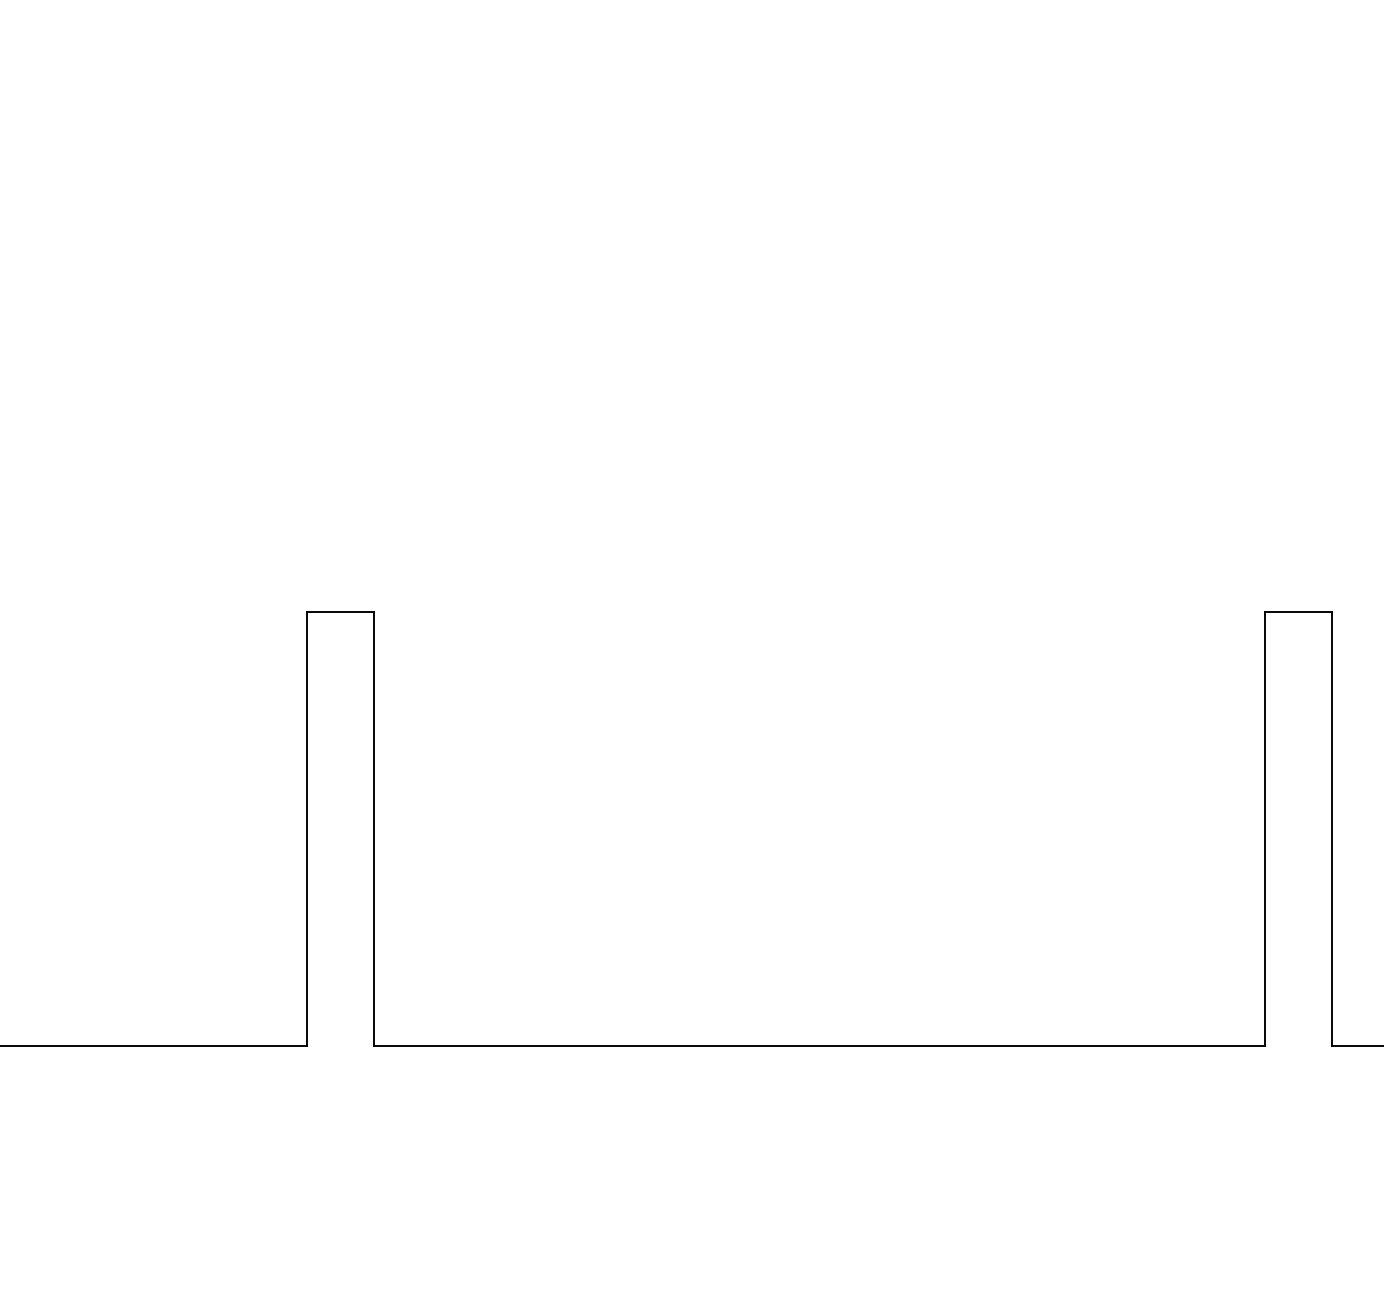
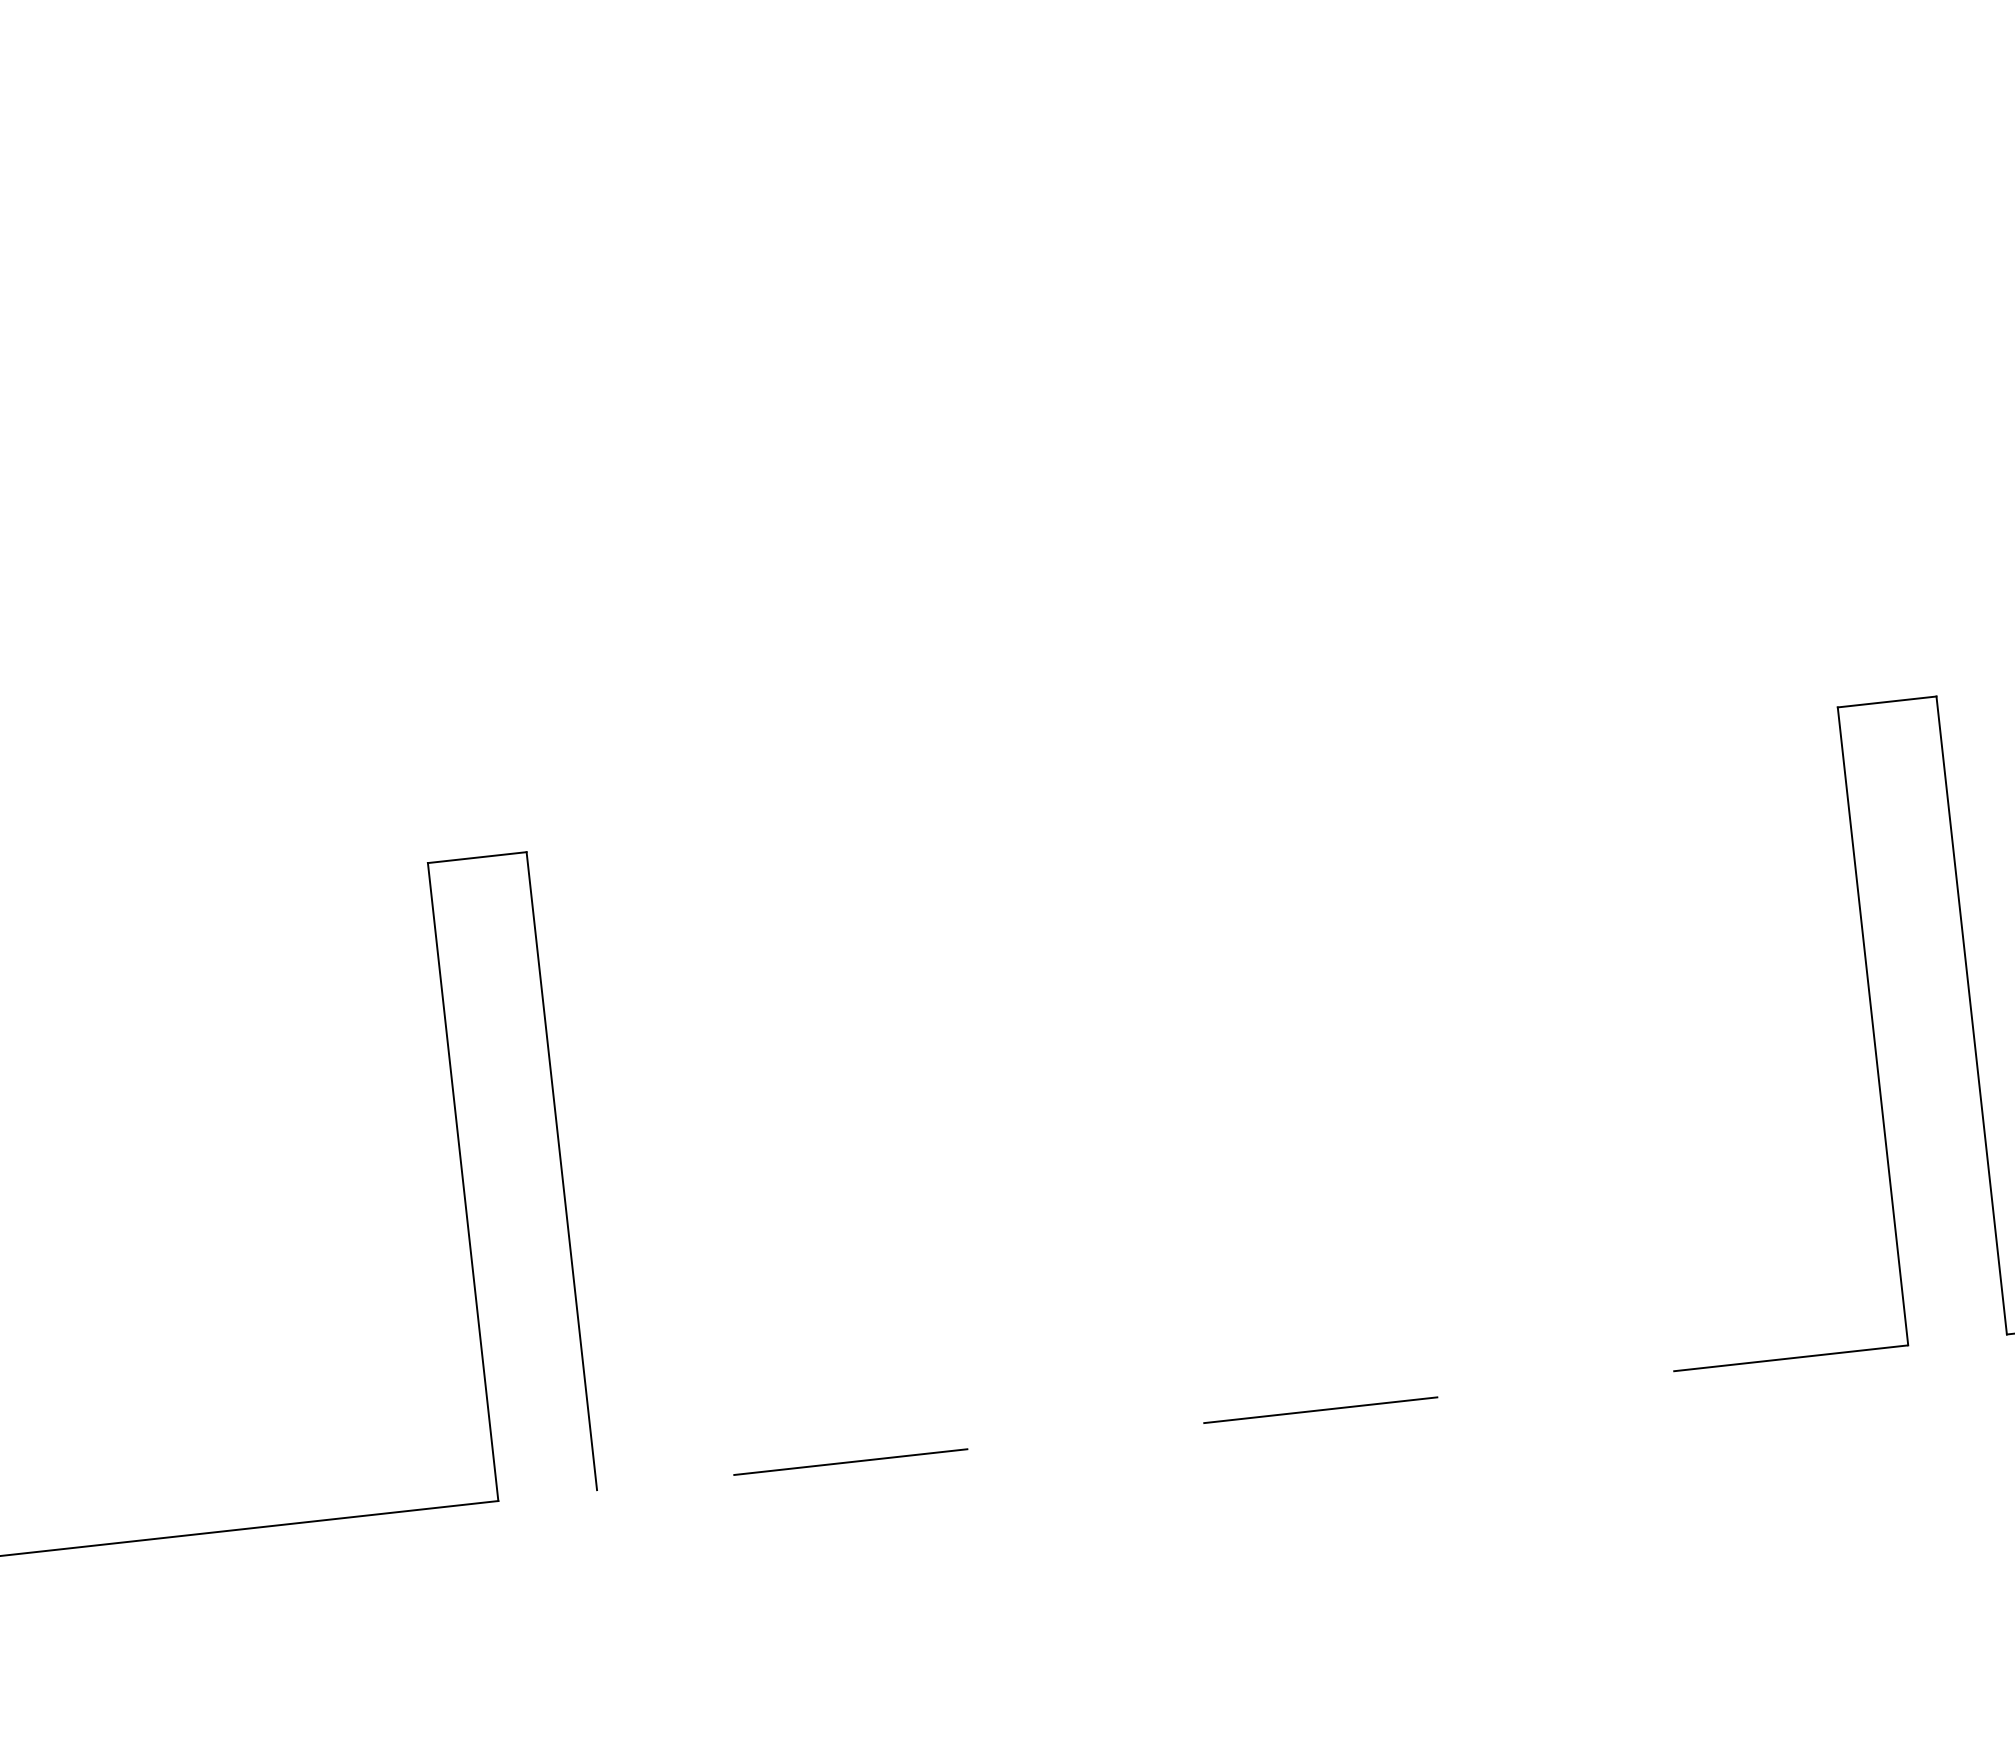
line: (818, 1045) -> (1251, 1417), solid -> dashed

